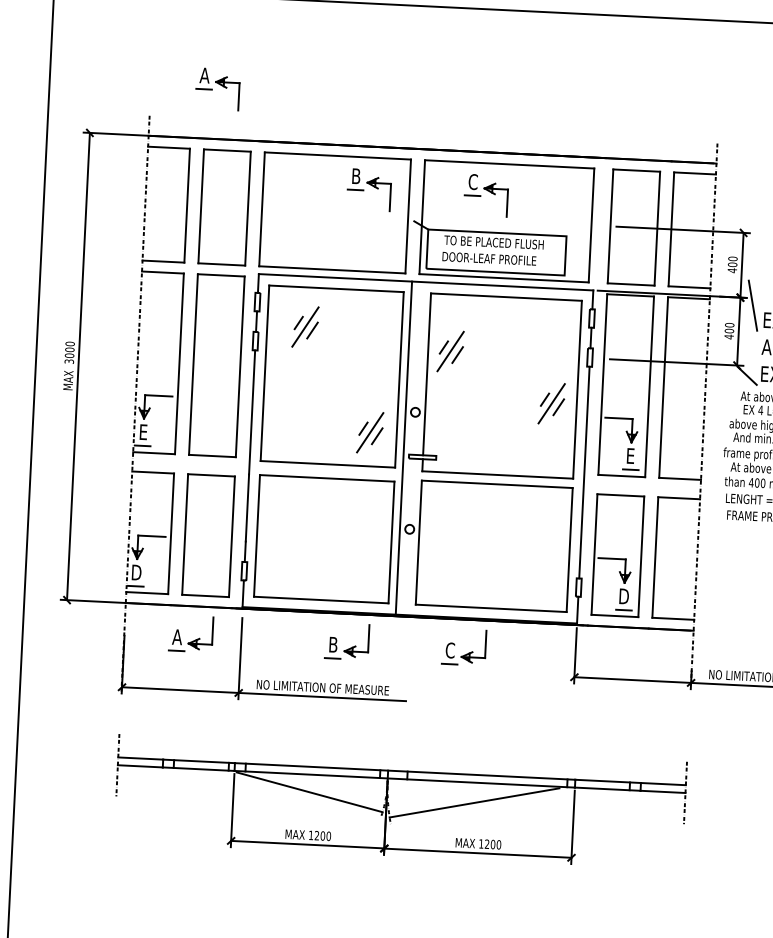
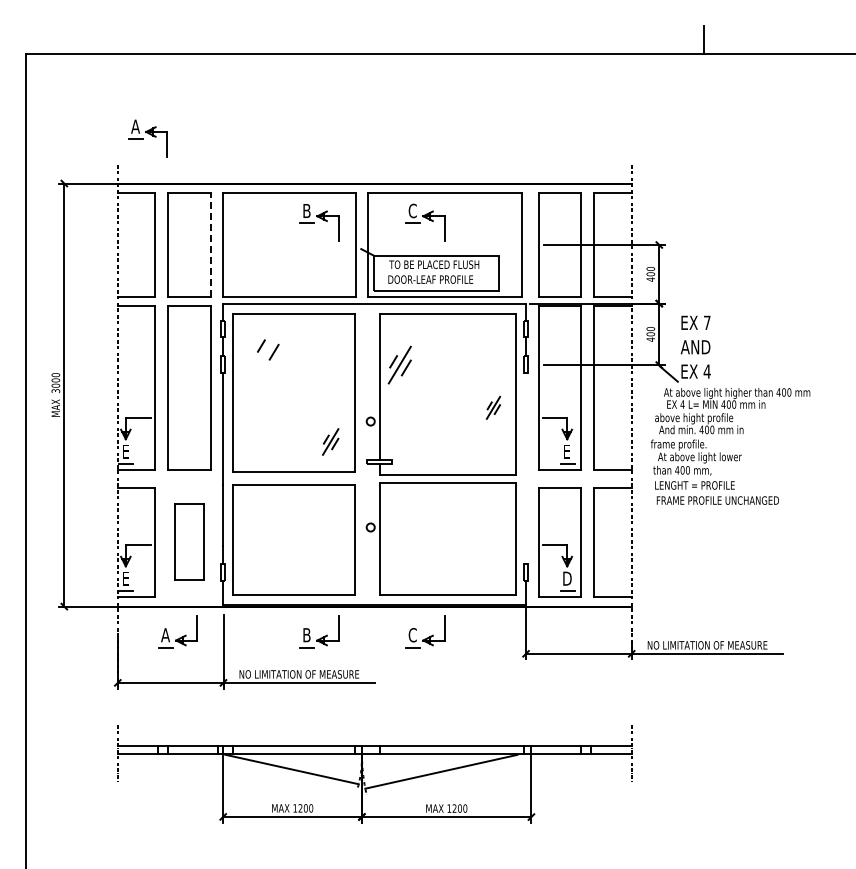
part: (217, 89) -> (147, 138), moved
line: (247, 209) -> (210, 245), solid -> dashed
line: (752, 304) -> (670, 309), removed
line: (305, 327) -> (267, 349), removed
part: (551, 403) -> (493, 407), size x0.6
part: (369, 432) -> (330, 441), size x0.7
line: (403, 448) -> (361, 454), removed
line: (584, 472) -> (526, 468), removed
part: (208, 536) -> (189, 542), size x0.7
text: (136, 572) -> (125, 578), D -> E

